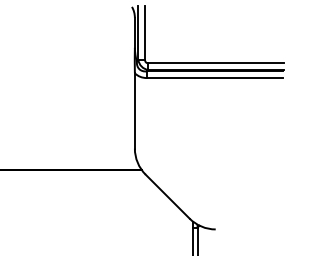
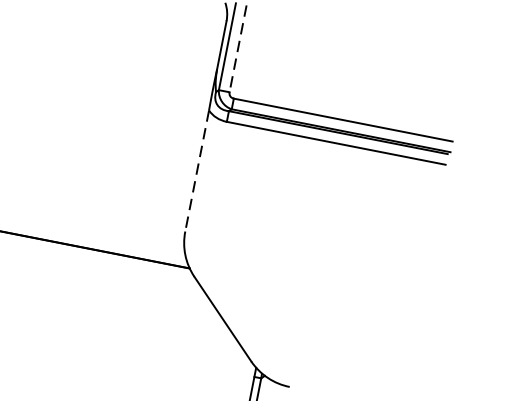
line: (145, 33) -> (238, 49), solid -> dashed
line: (134, 110) -> (196, 170), solid -> dashed

